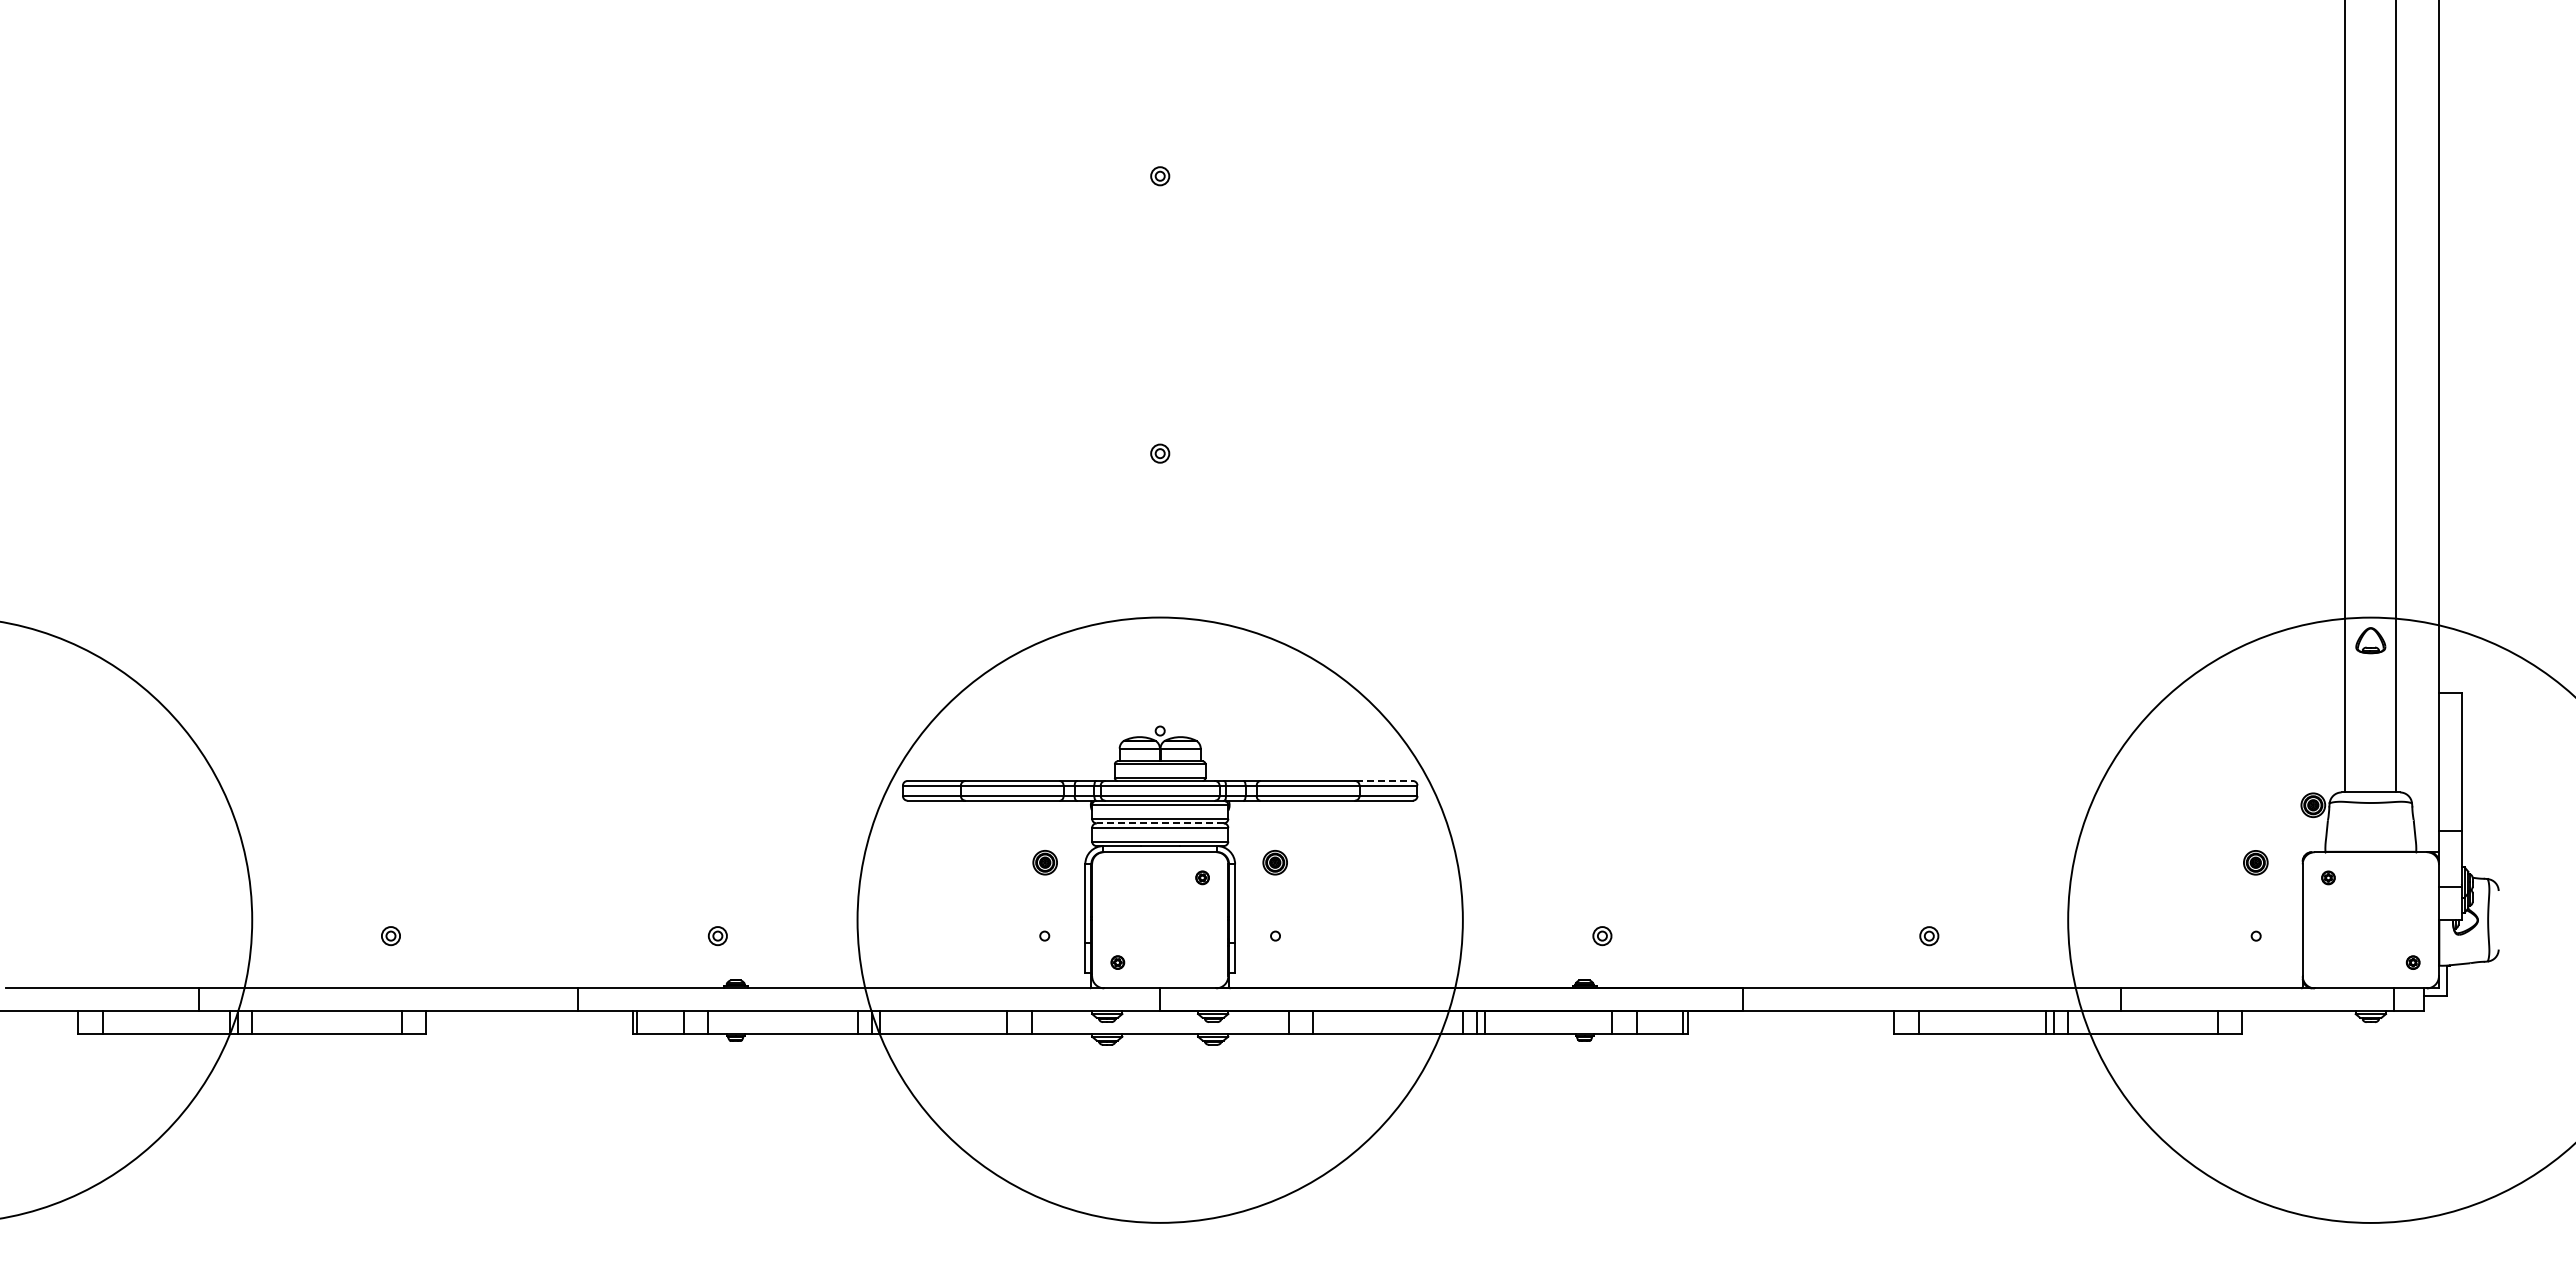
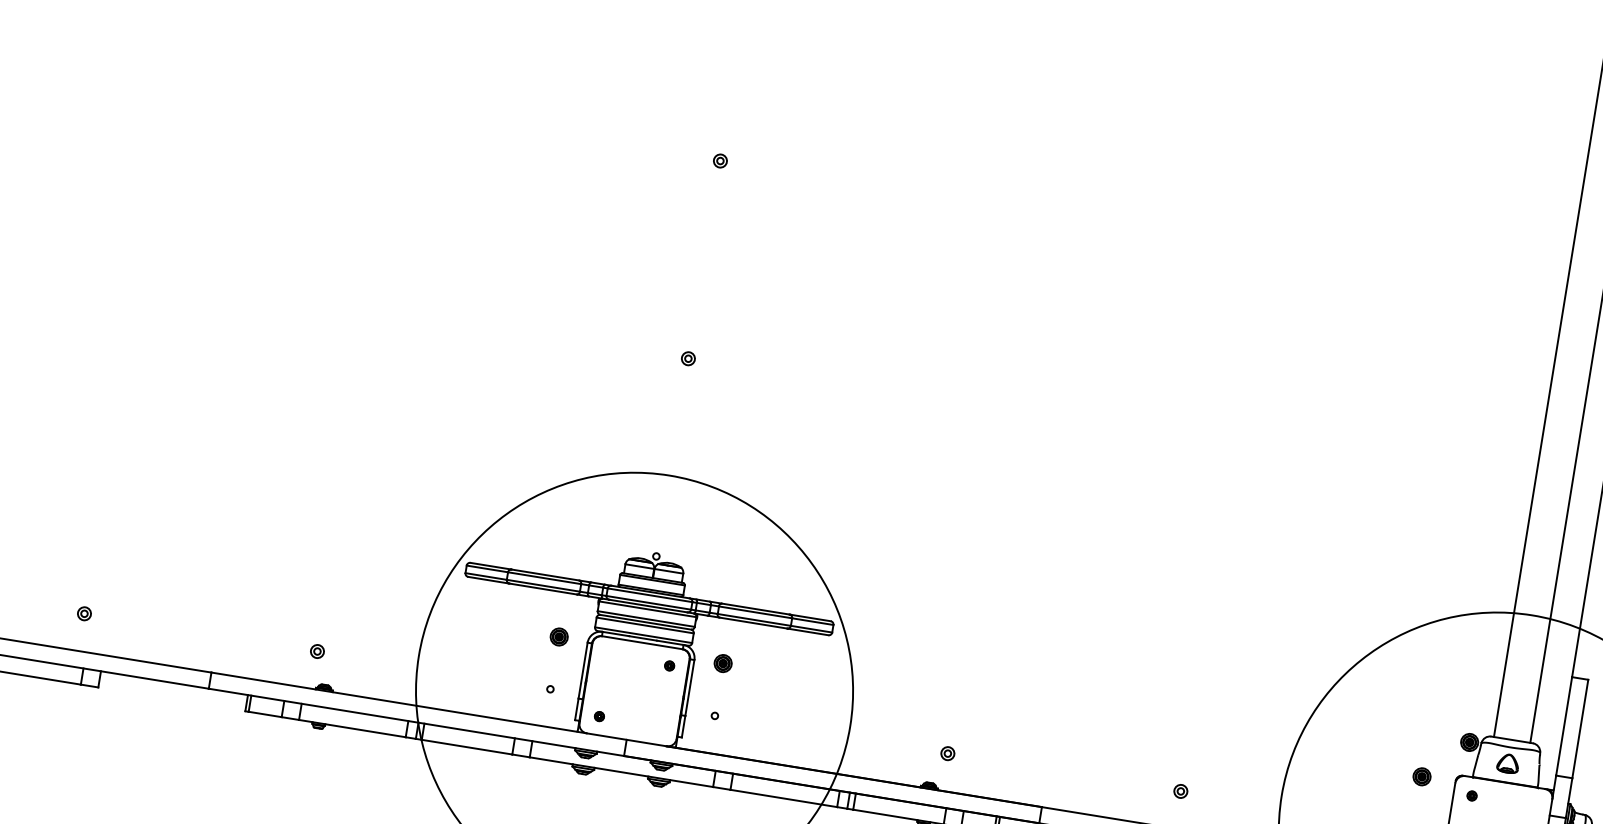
part: (2370, 640) -> (1508, 763), moved
line: (1385, 781) -> (811, 618), dashed -> solid
line: (1160, 823) -> (645, 622), dashed -> solid

